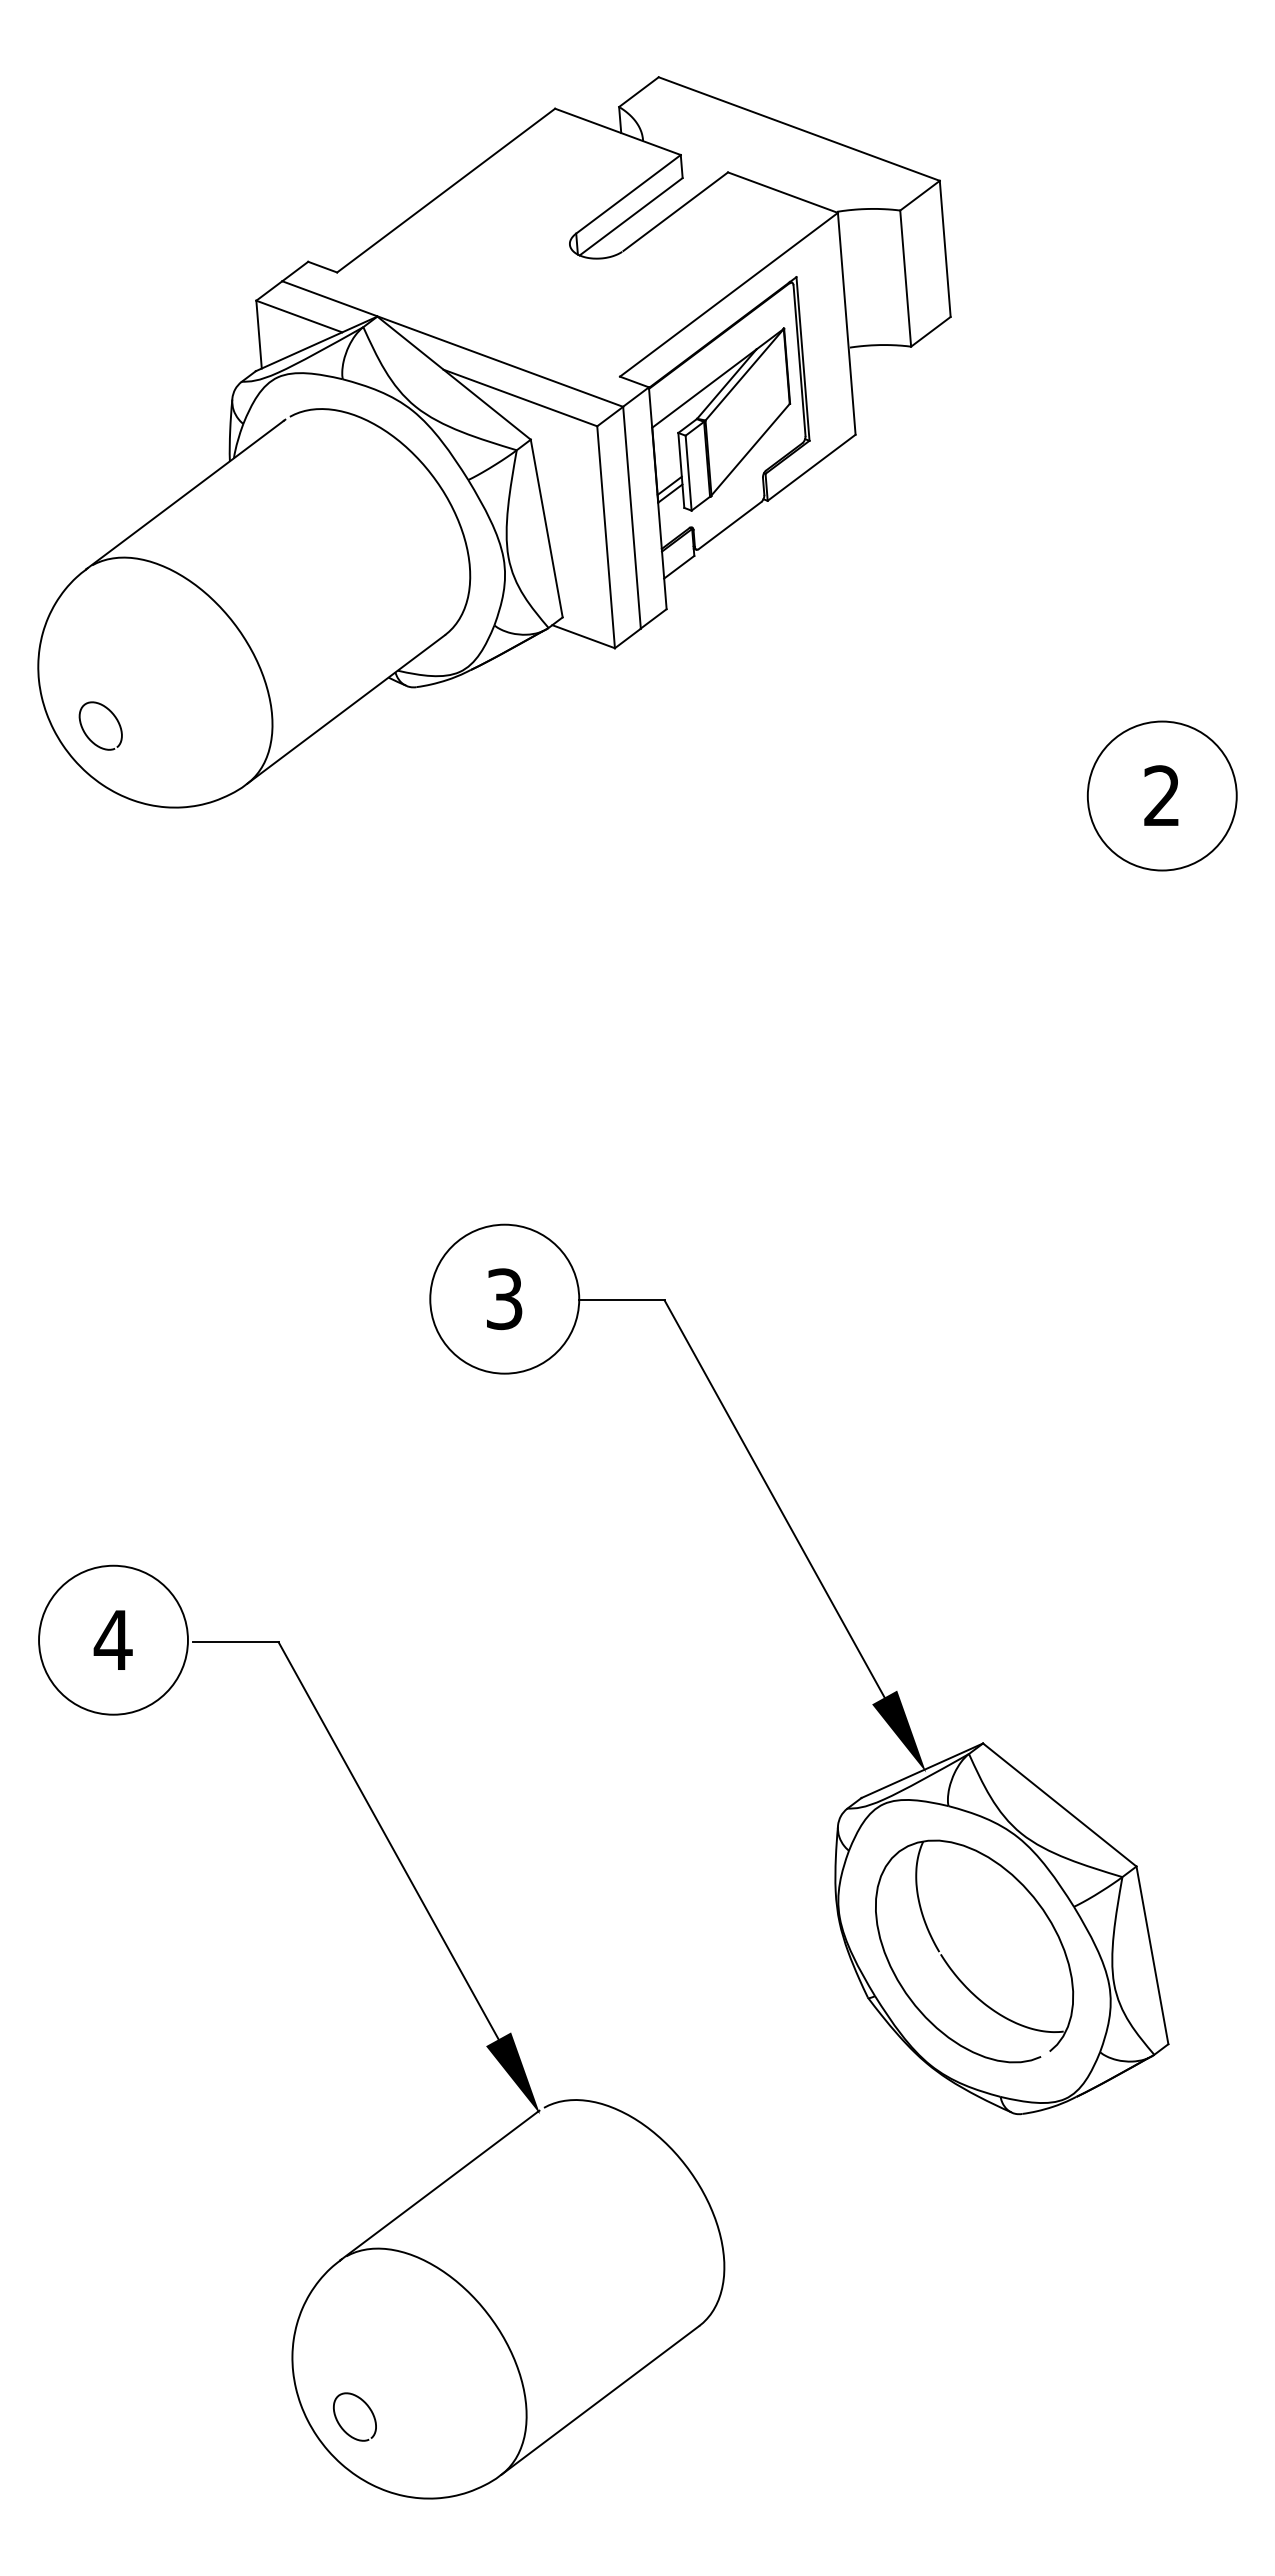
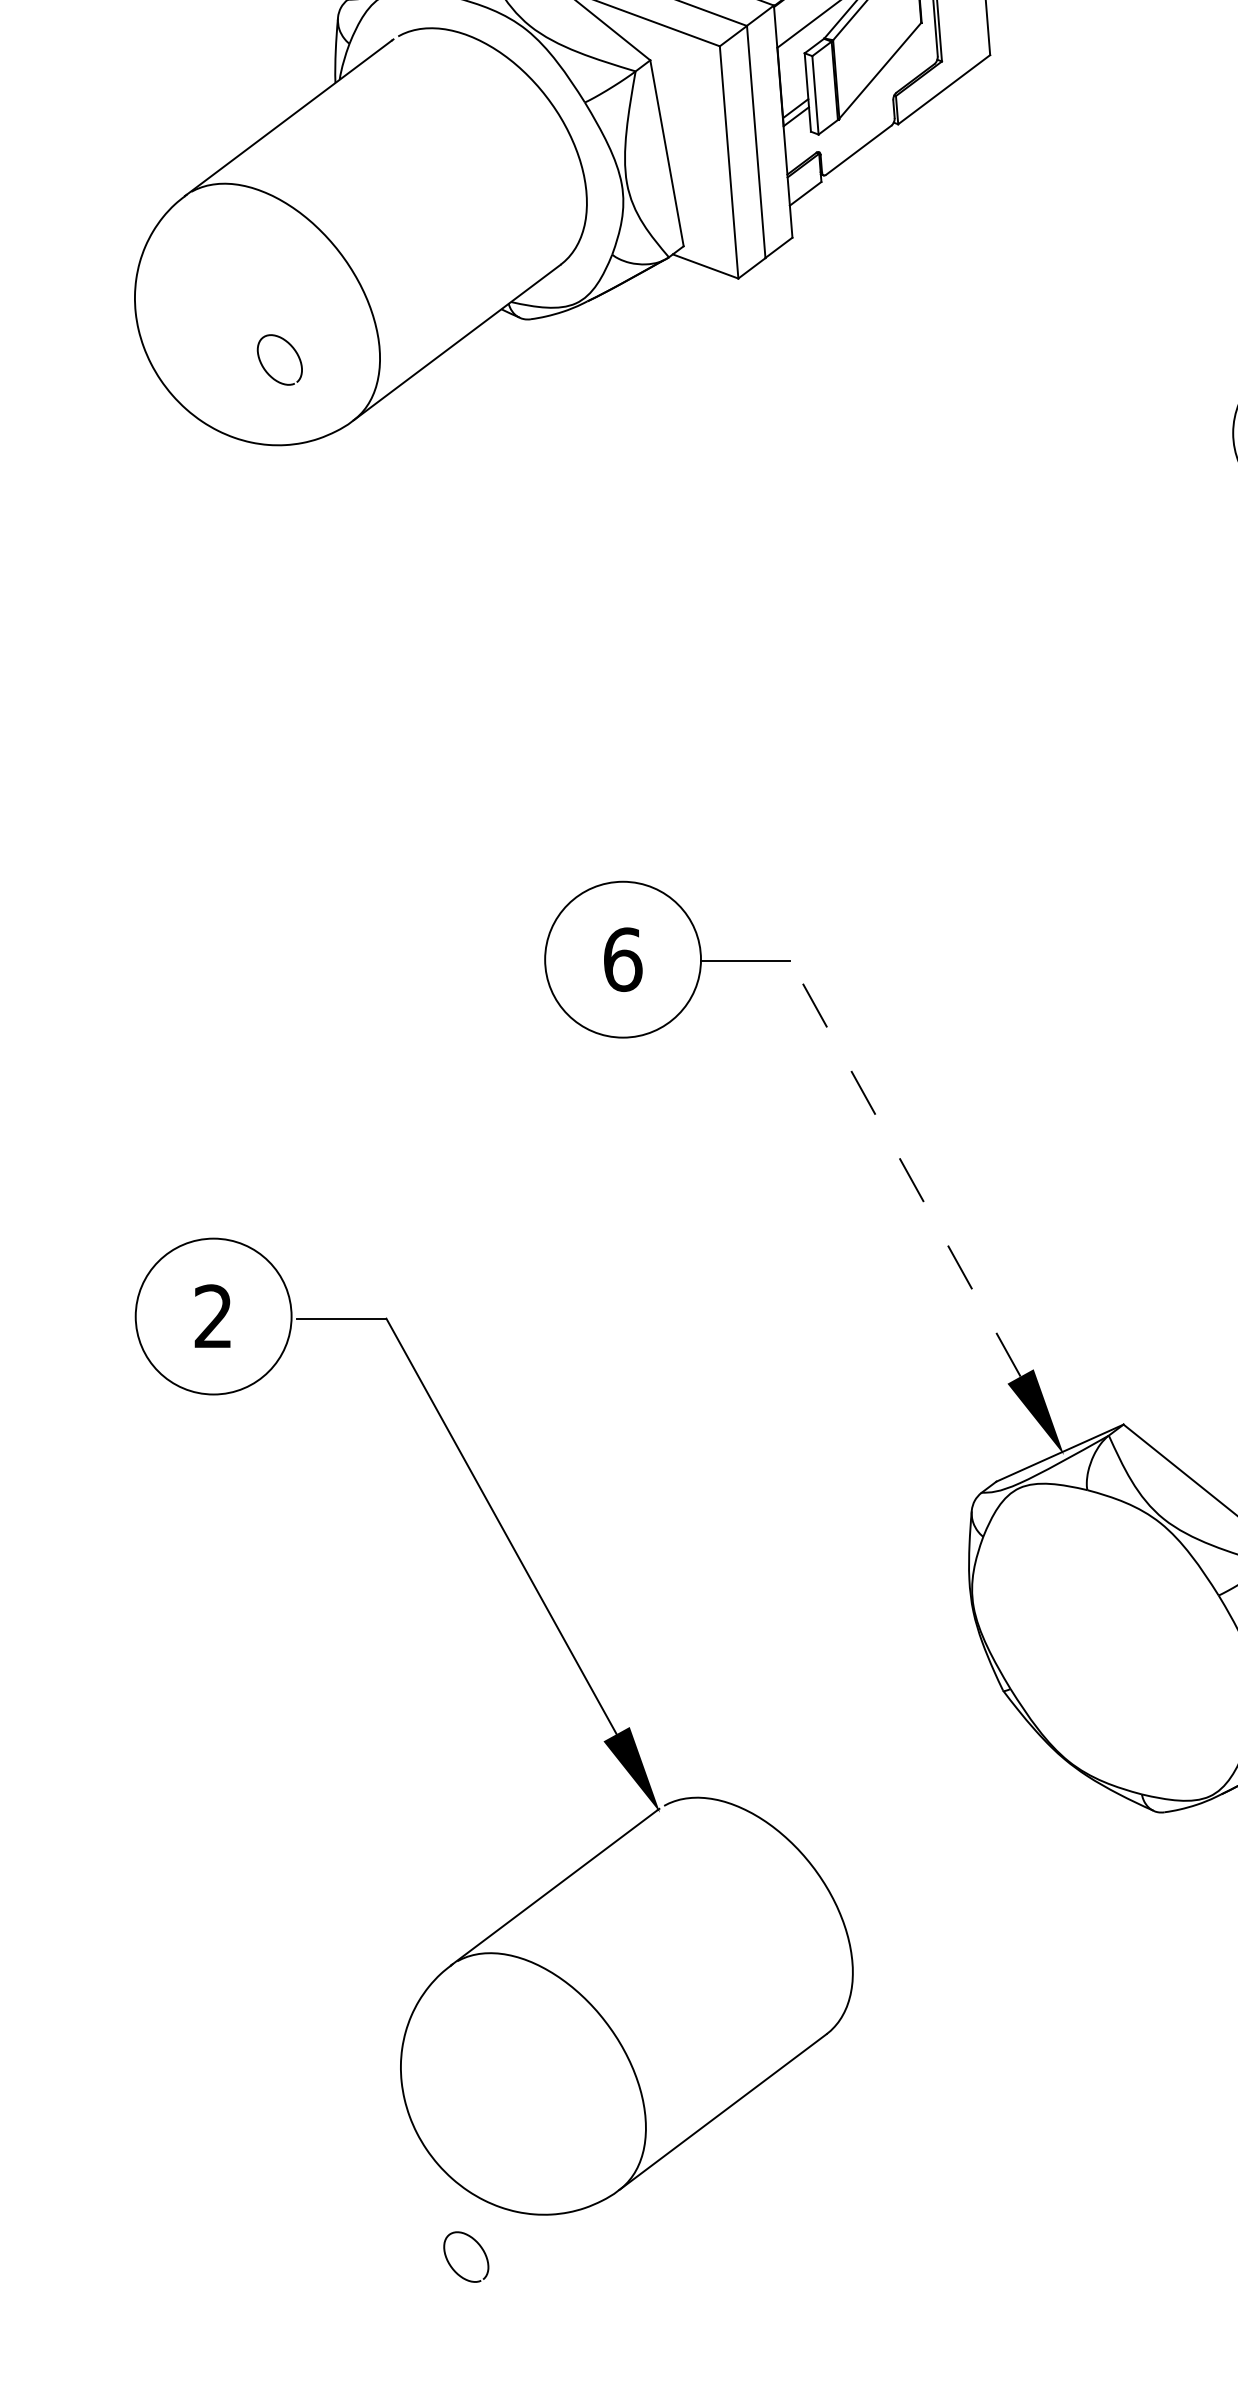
curve: (113, 716) -> (293, 349), moved
text: (504, 1299) -> (622, 960), 3 -> 6
line: (774, 1498) -> (905, 1168), solid -> dashed
text: (112, 1639) -> (212, 1315), 4 -> 2
part: (950, 1966) -> (1089, 1657), removed
curve: (341, 2425) -> (452, 2265), moved

